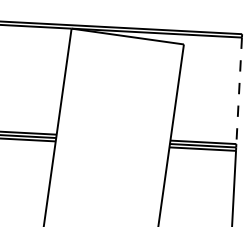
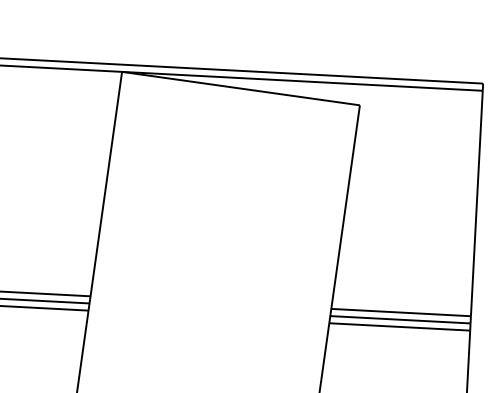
line: (239, 91) -> (477, 204), dashed -> solid

